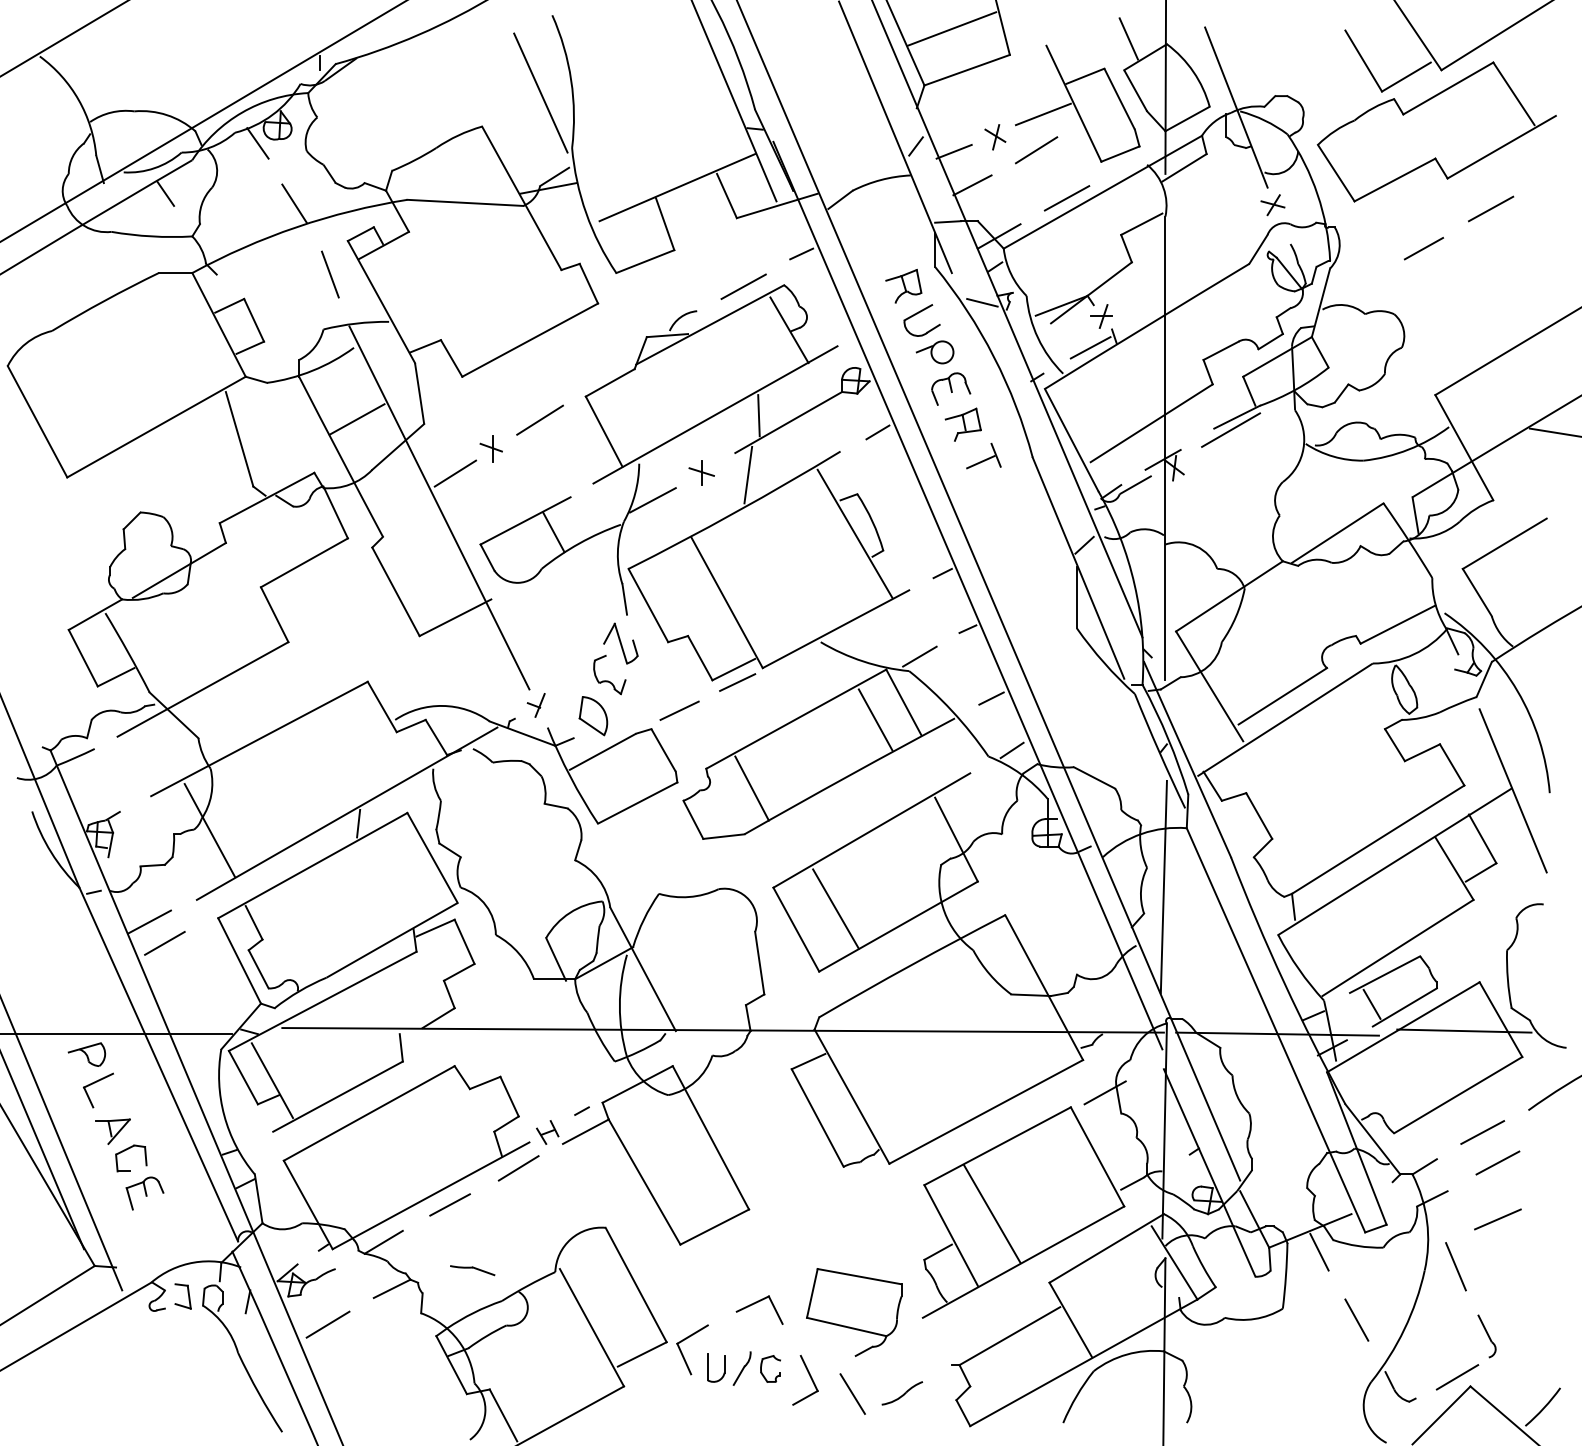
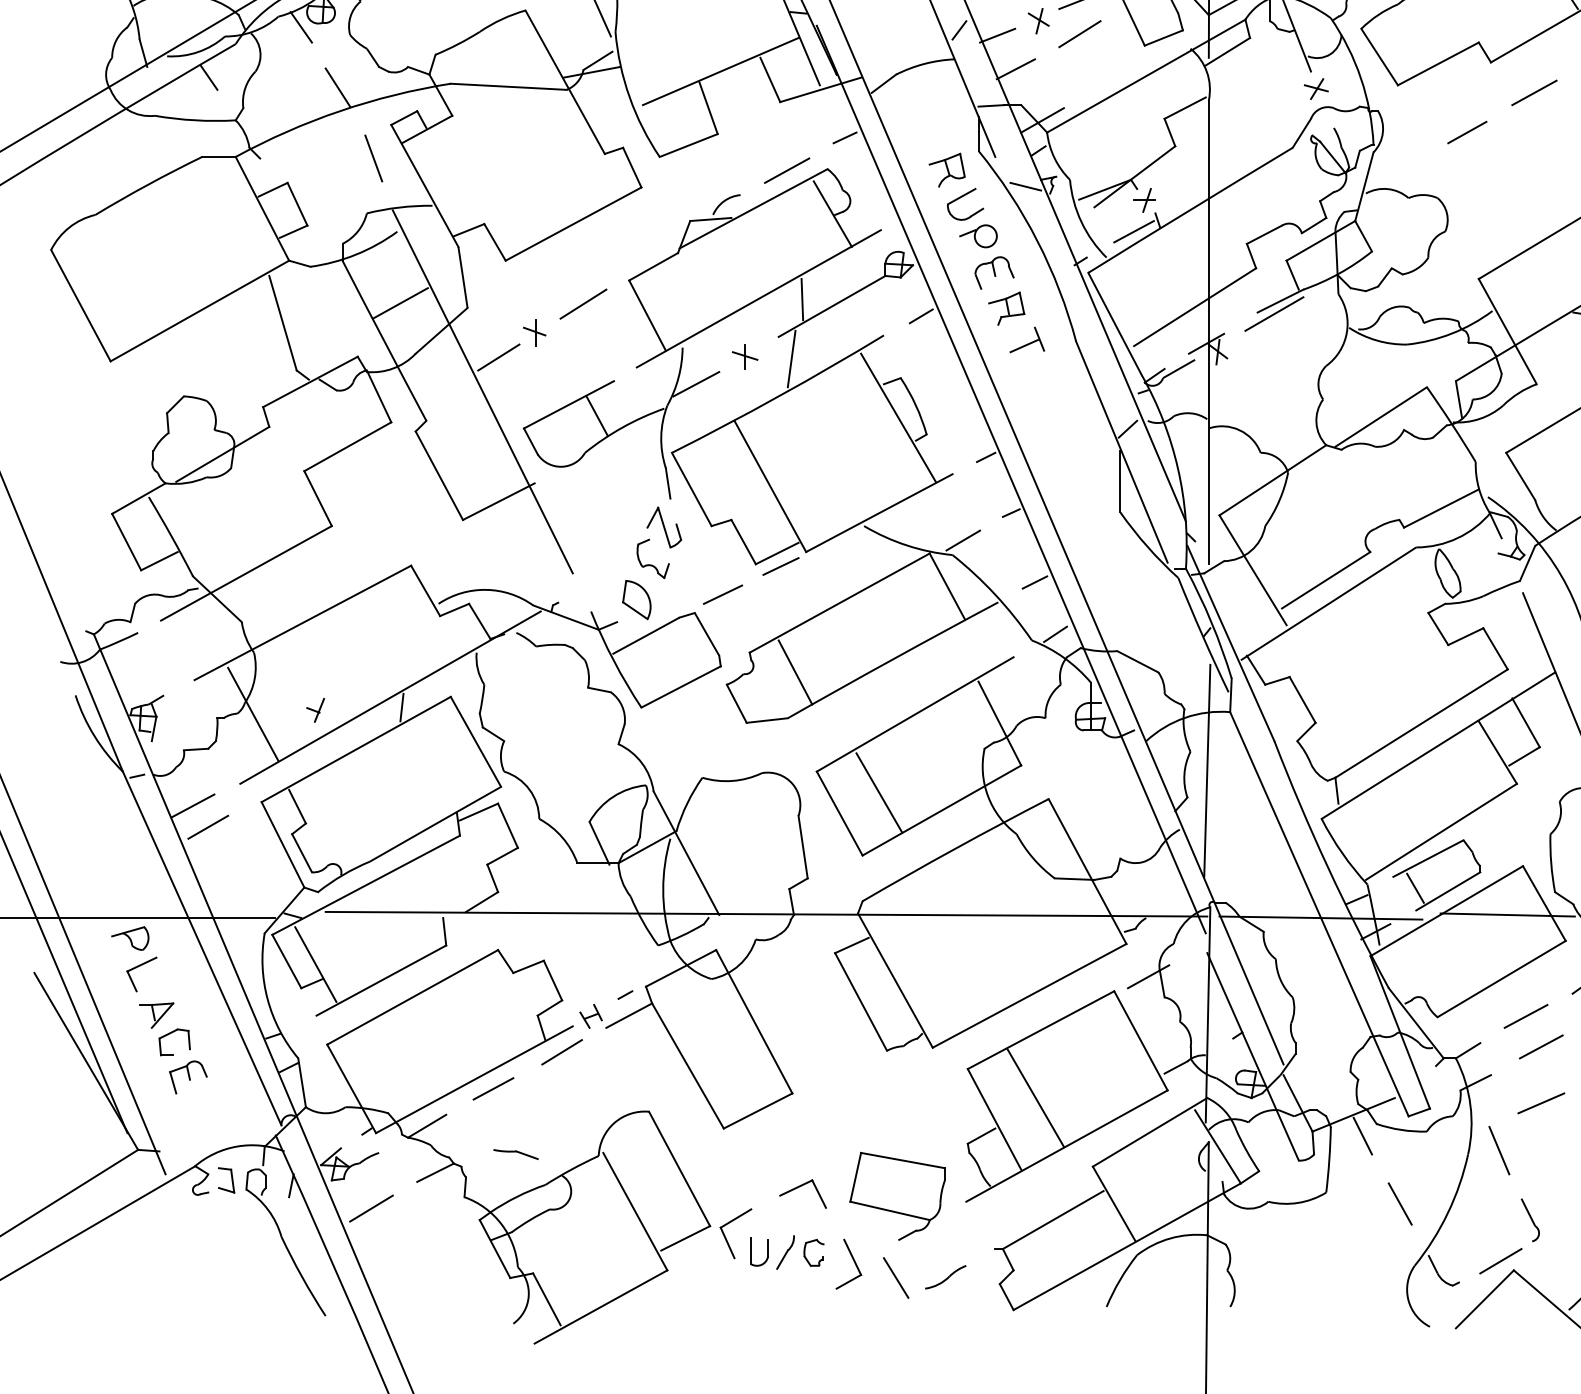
line: (1066, 198) -> (1109, 82), removed
part: (535, 705) -> (314, 710), moved
line: (875, 719) -> (918, 603), removed

